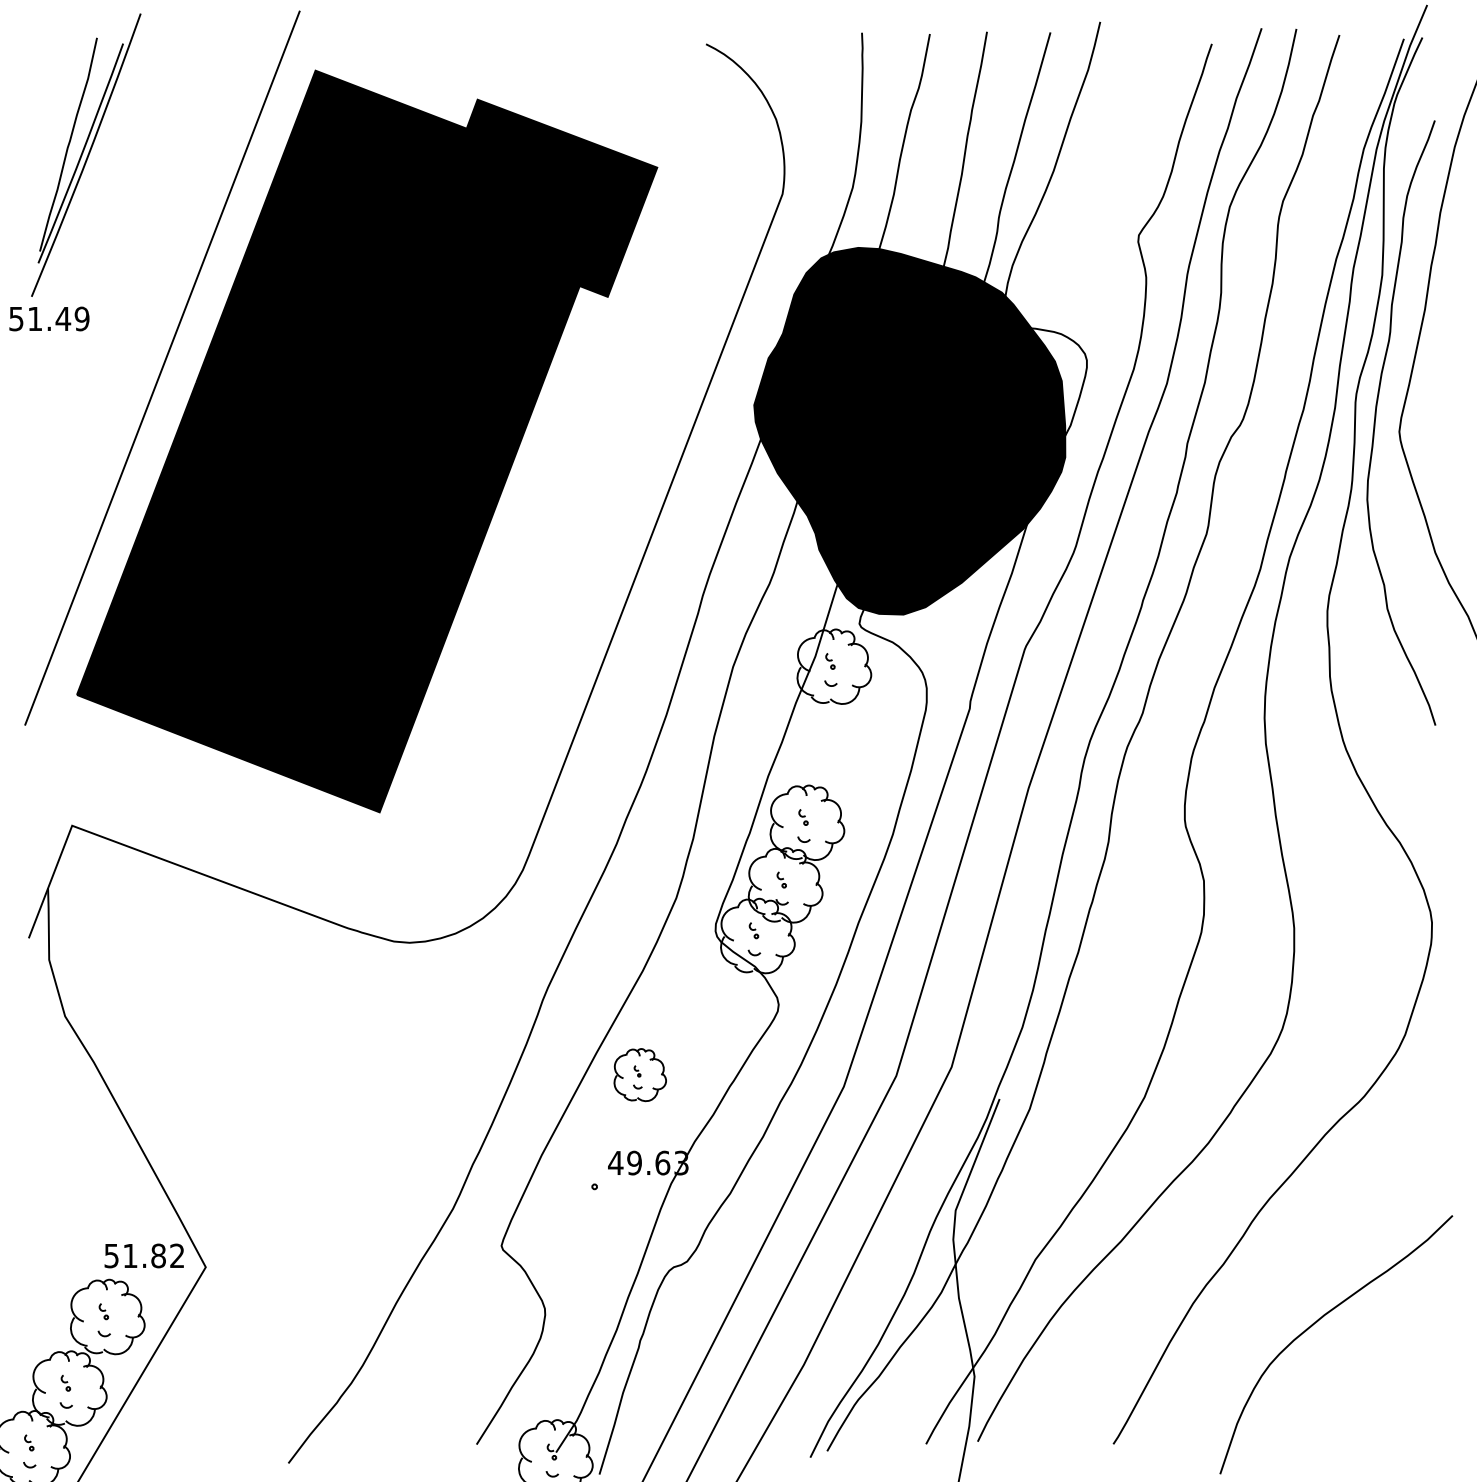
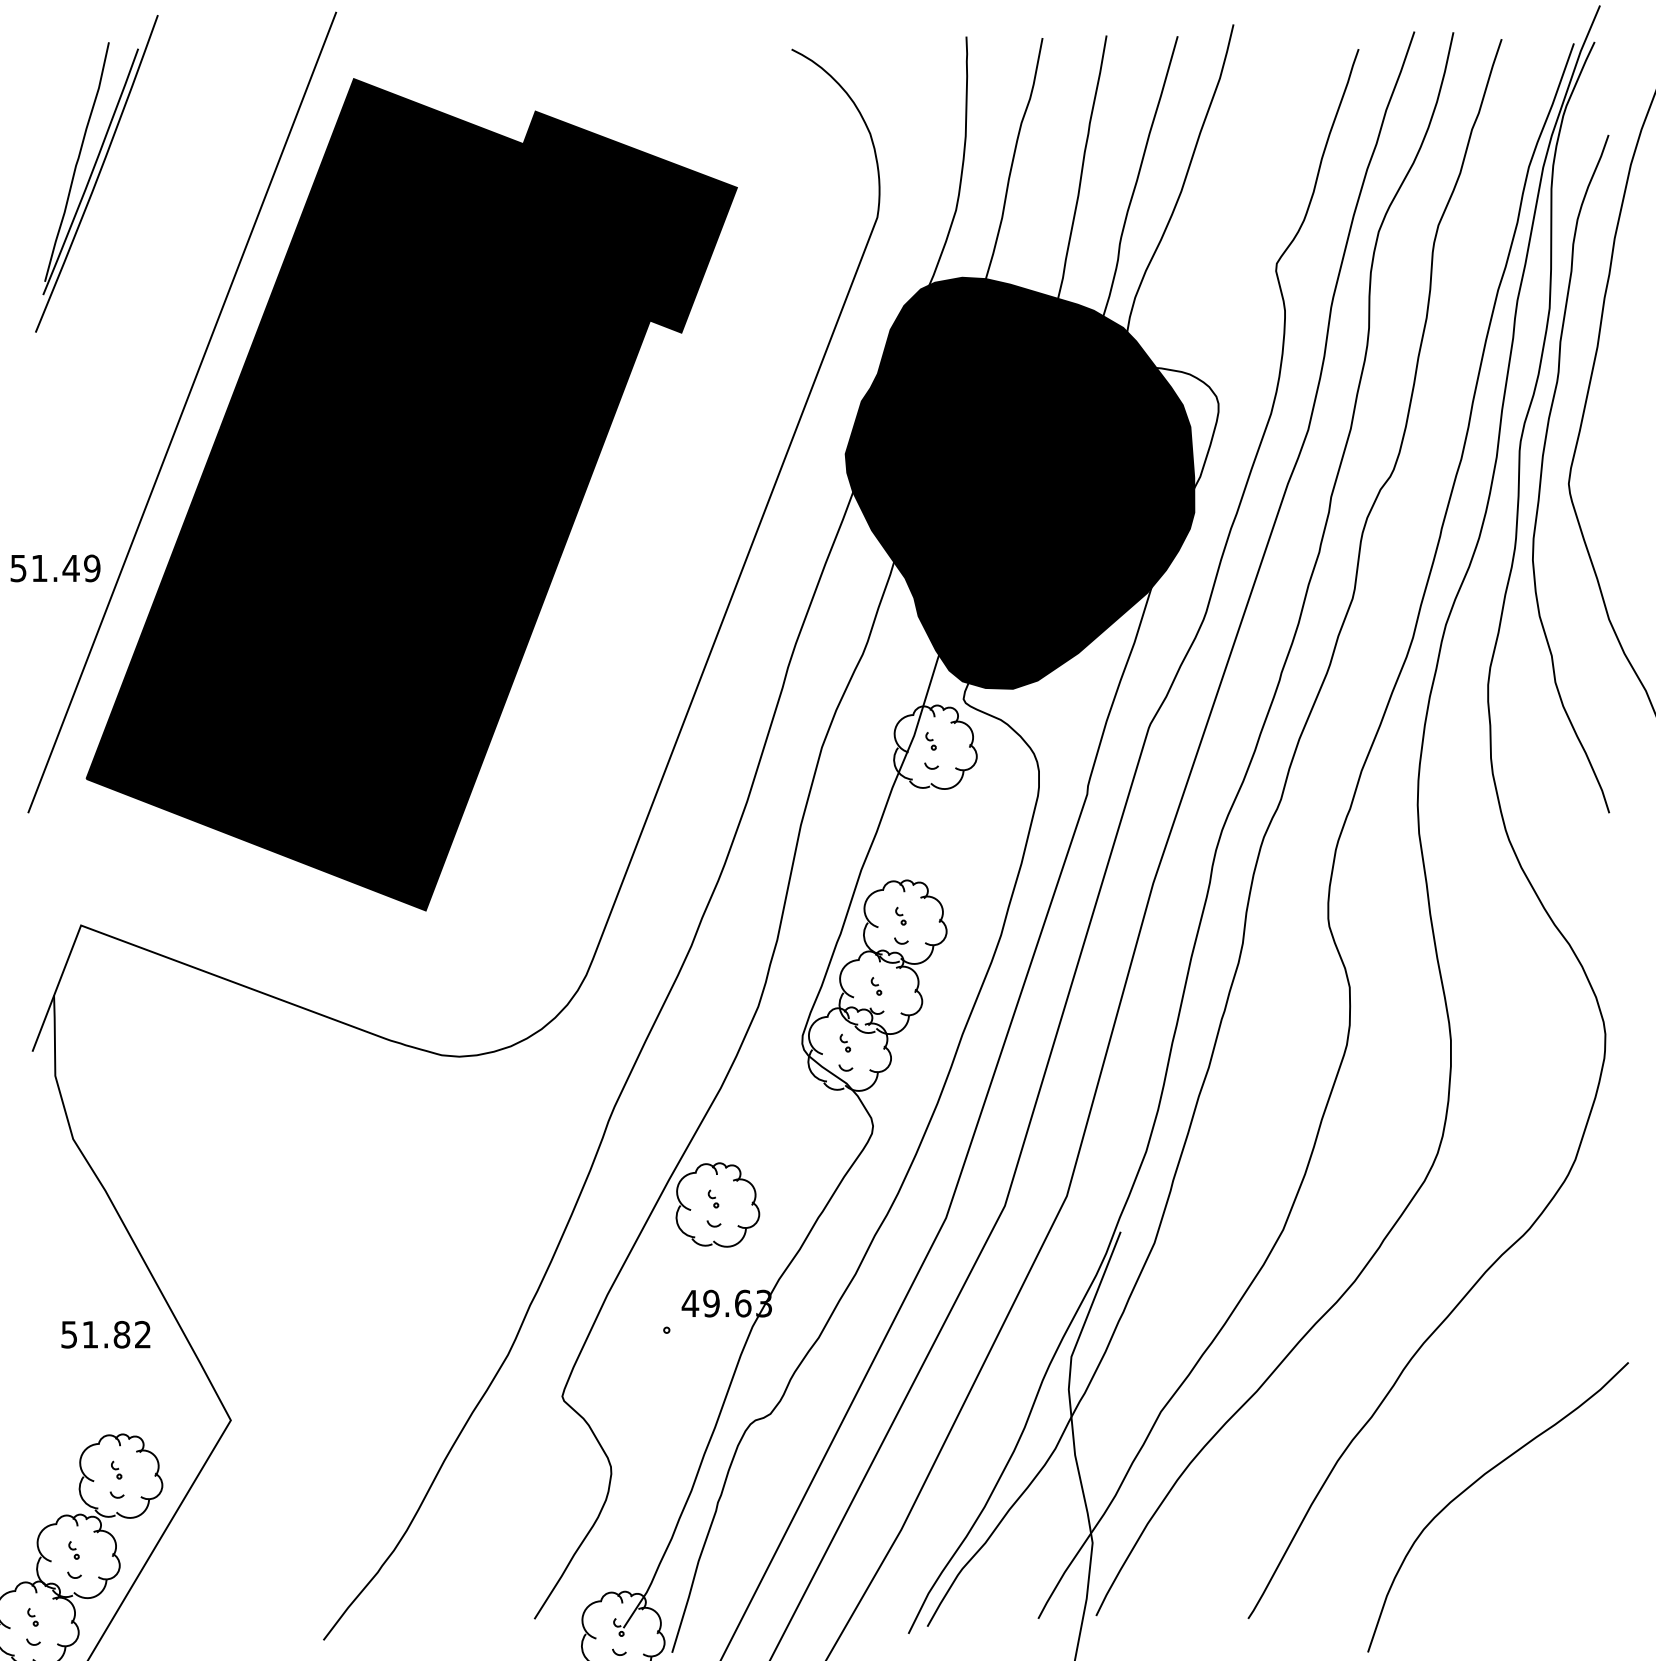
text: (49, 319) -> (55, 568), moved
part: (639, 1074) -> (717, 1204), size x1.43
text: (143, 1255) -> (105, 1334), moved

